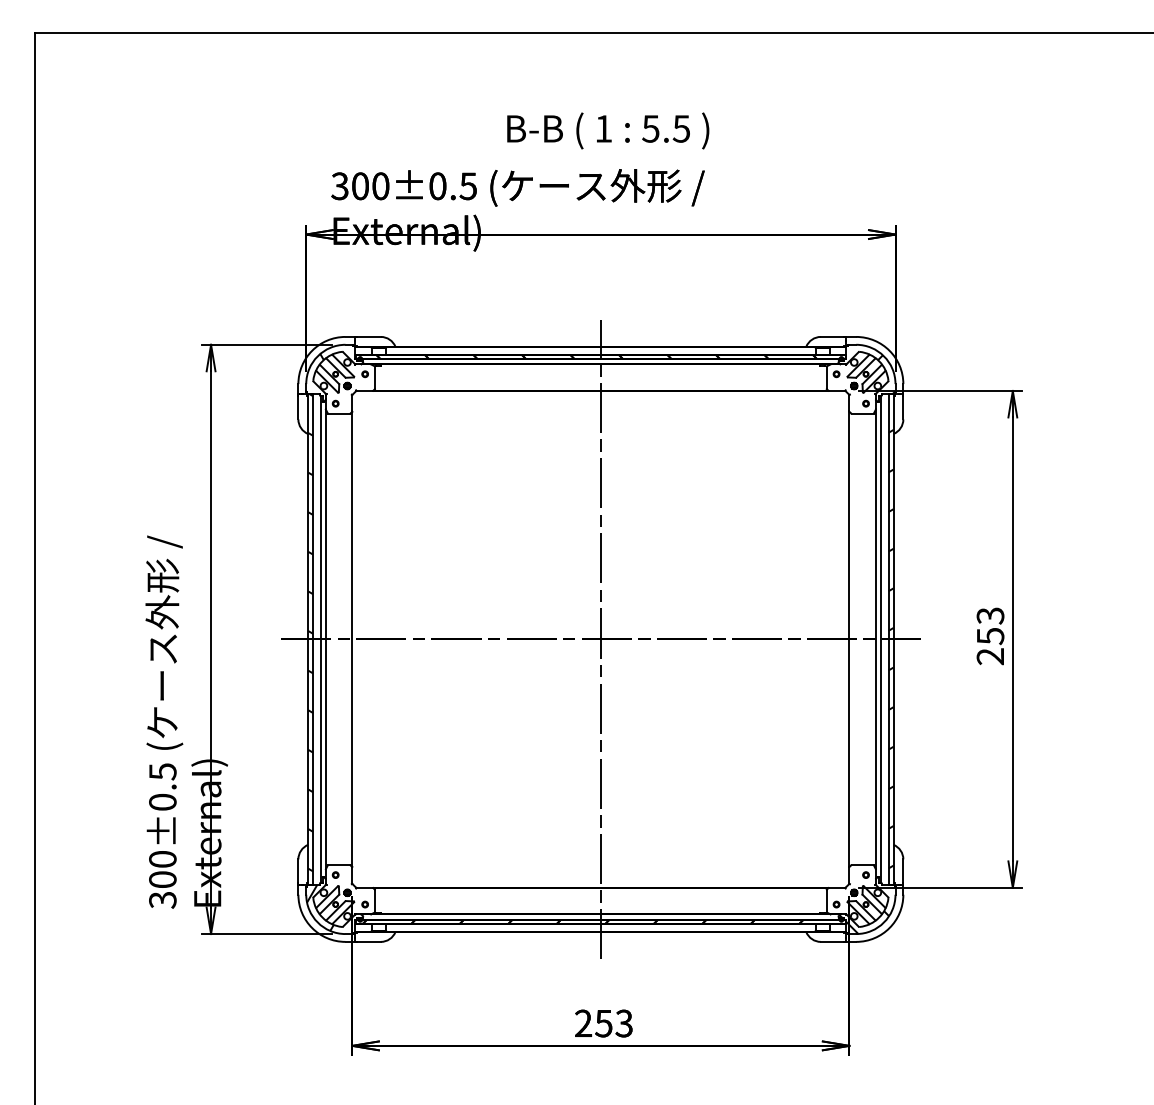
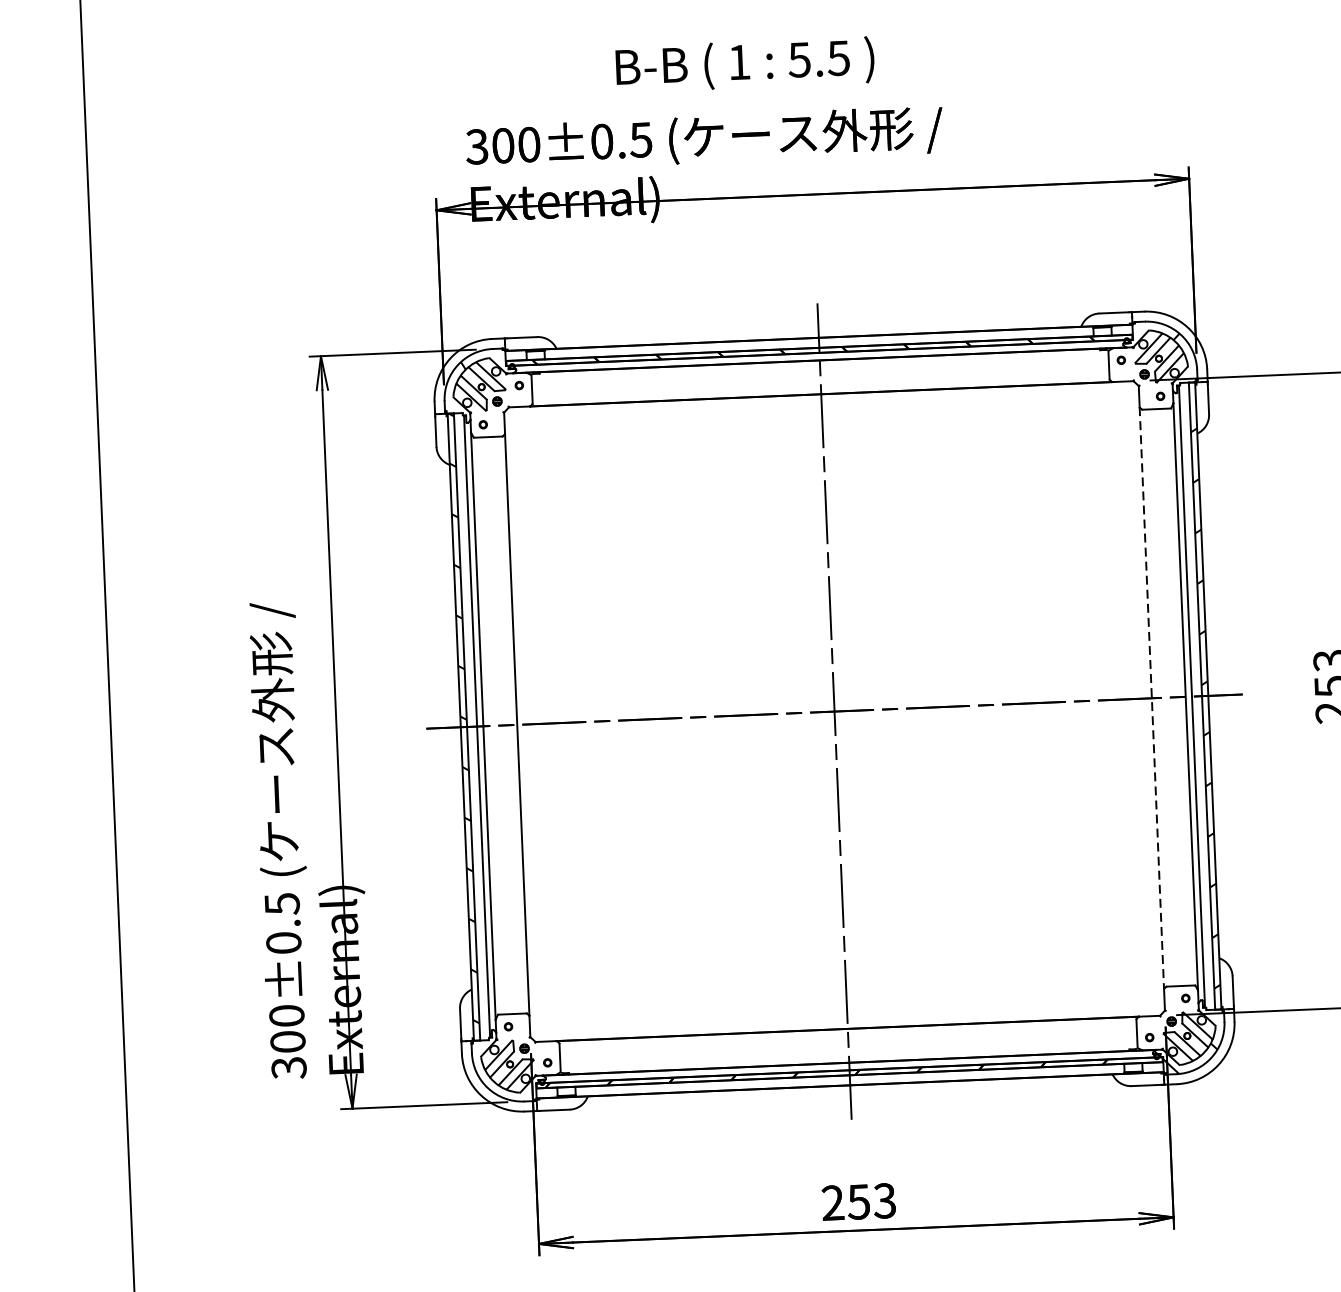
text: (608, 130) -> (745, 64), moved
line: (849, 639) -> (1152, 698), solid -> dashed
hatch: (321, 907) -> (492, 1068), removed

